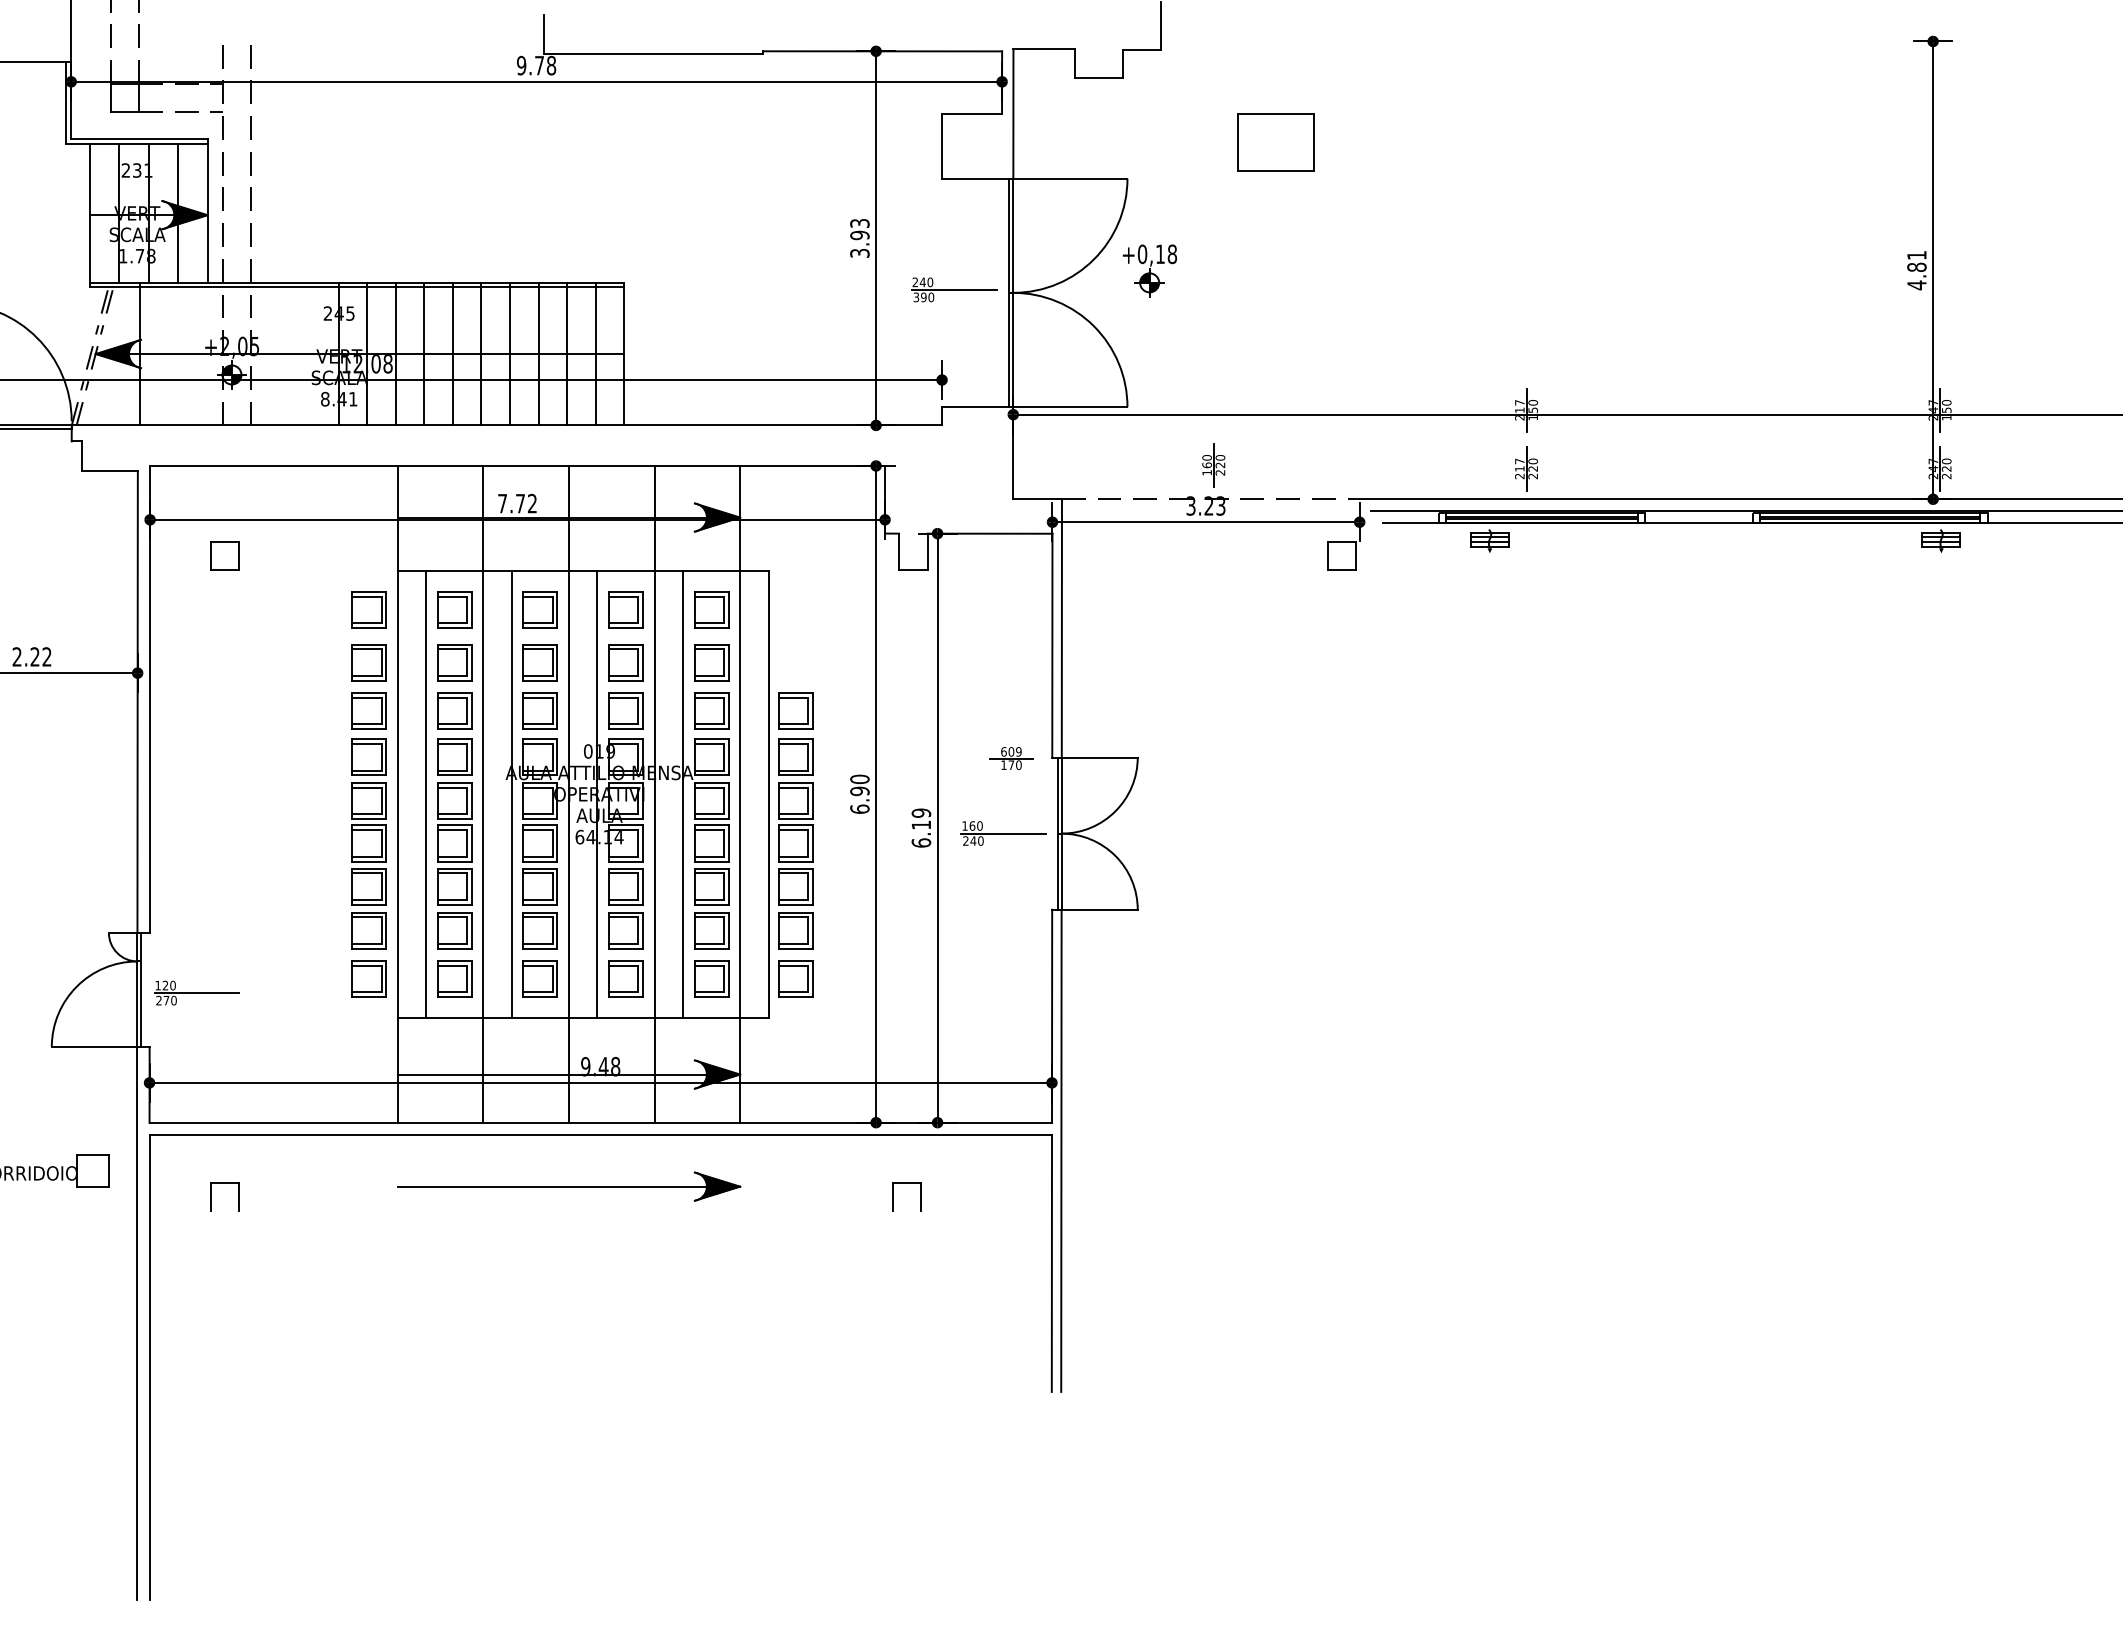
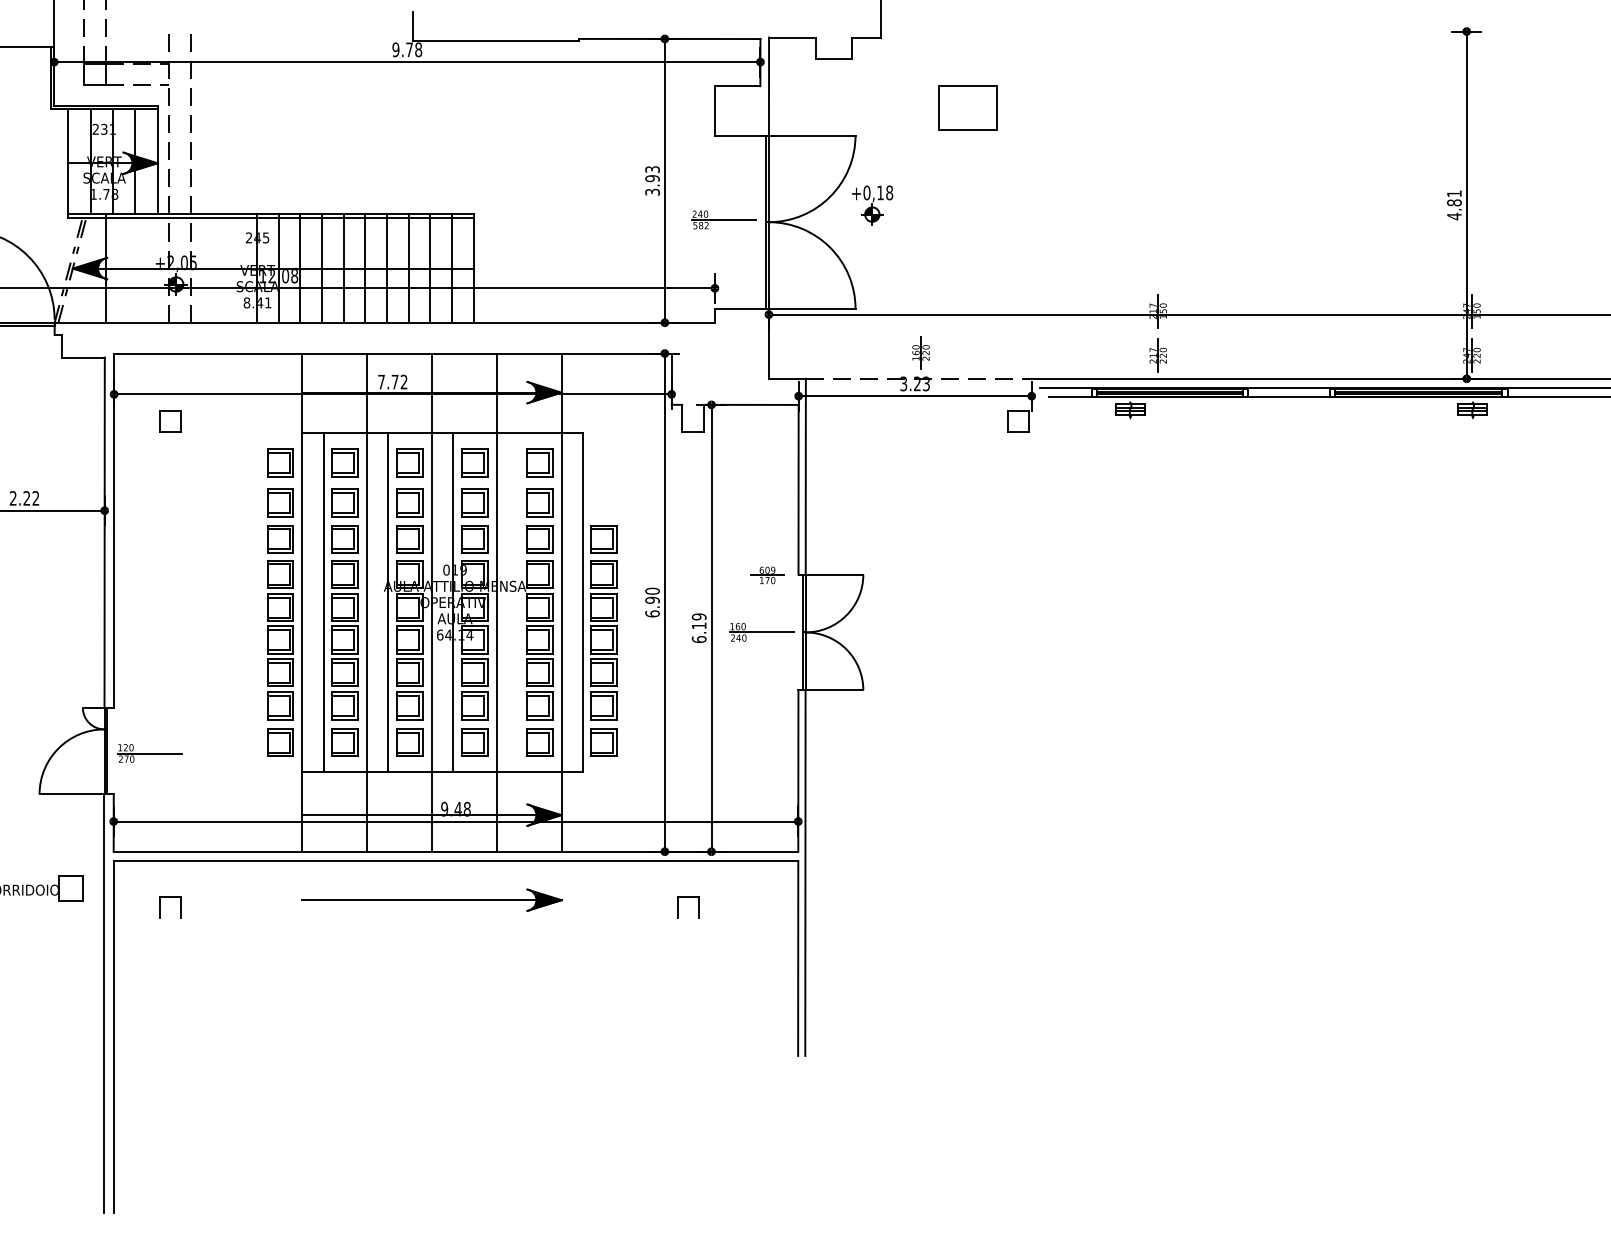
text: (923, 297) -> (700, 225), 390 -> 582
line: (683, 794) -> (518, 602), removed

